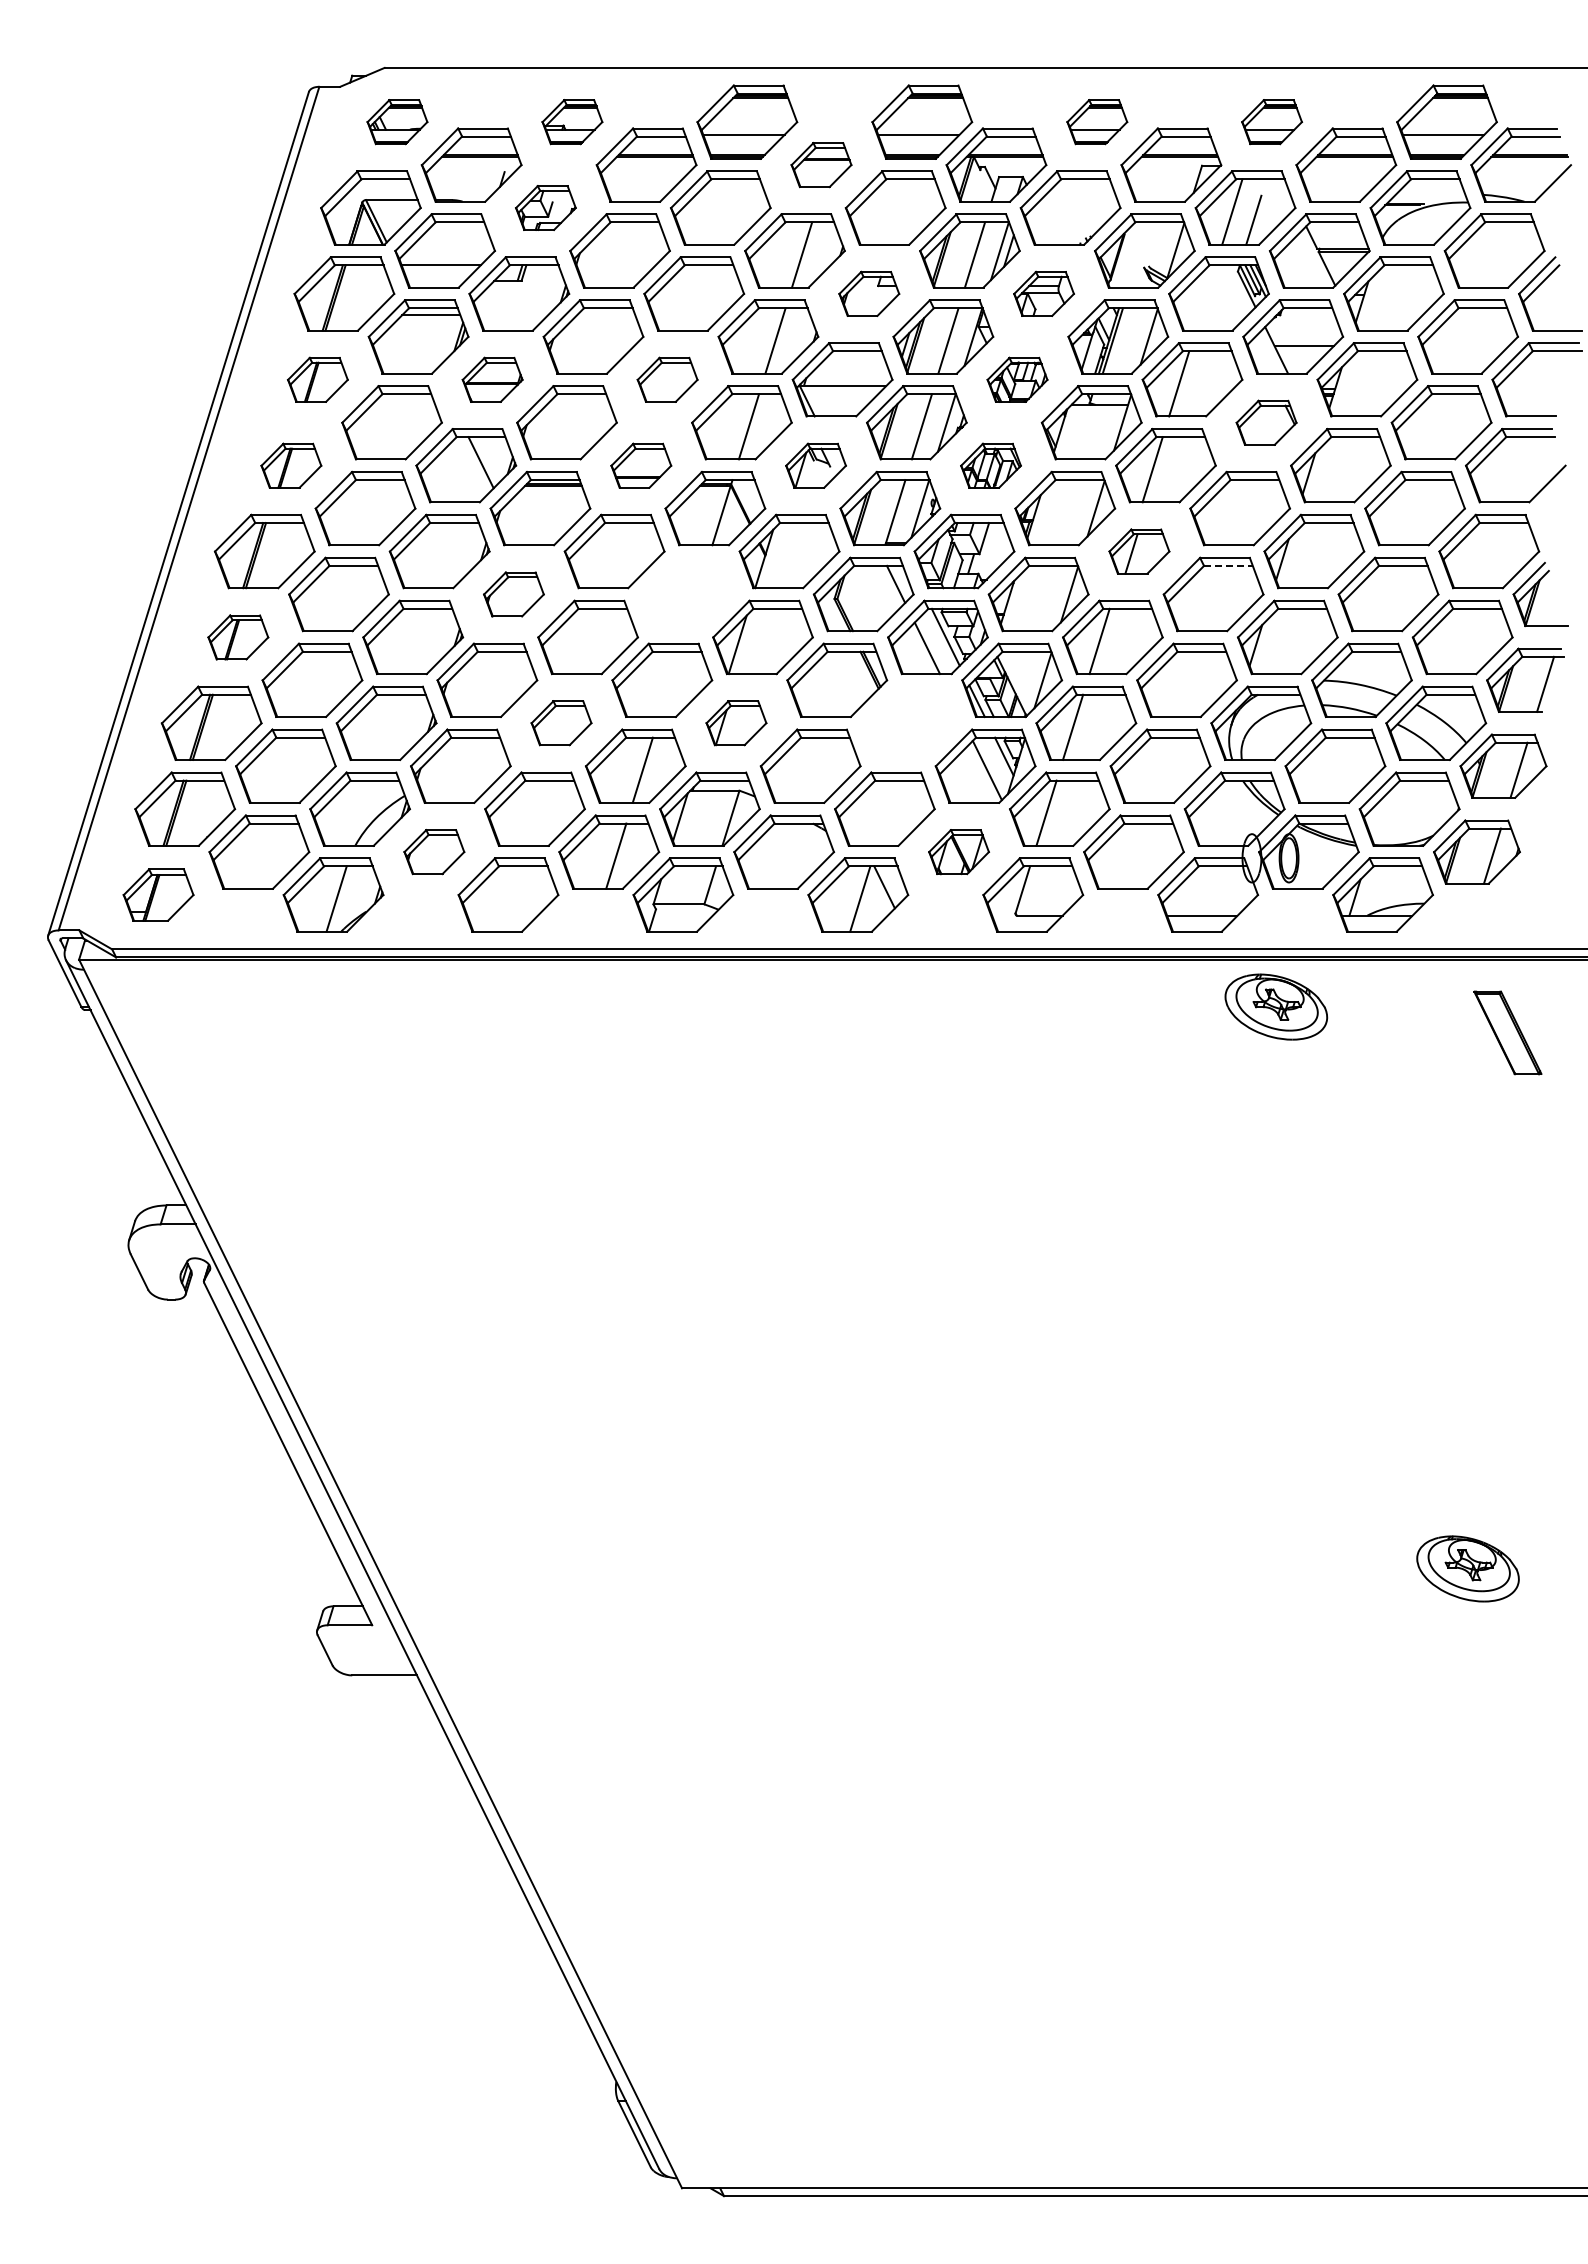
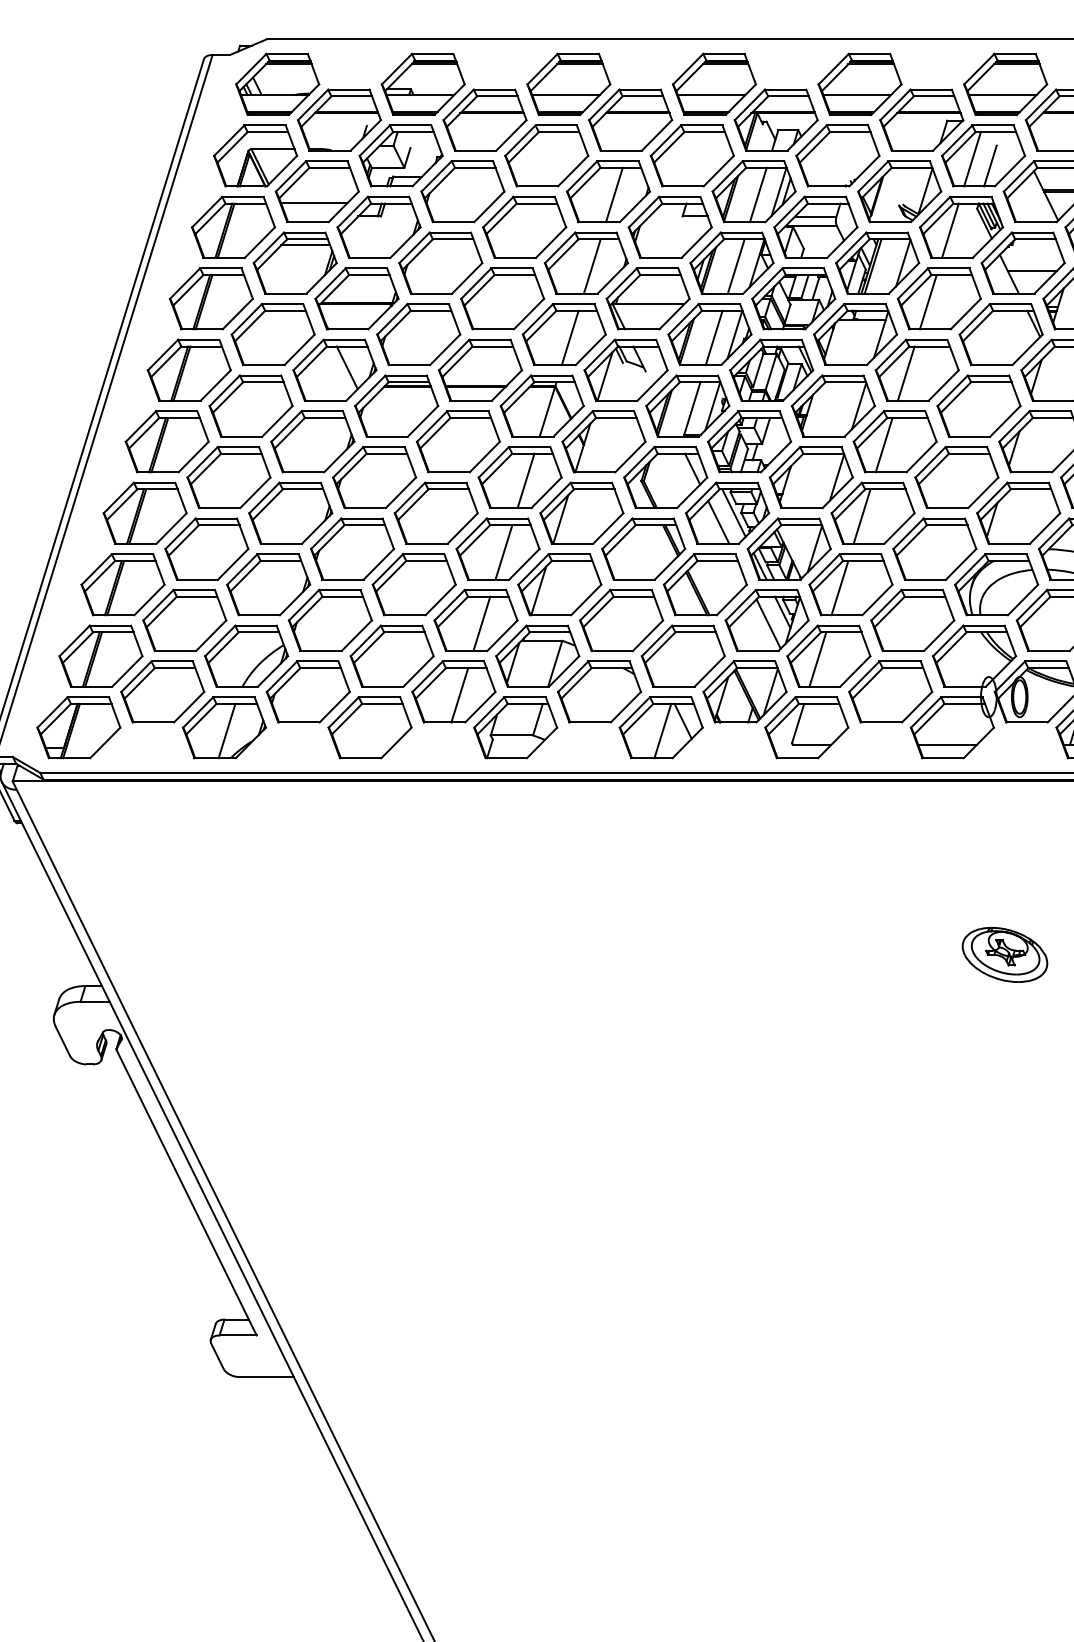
part: (397, 121) -> (277, 83), size x1.67
part: (572, 121) -> (423, 83), size x1.67
part: (1097, 121) -> (860, 83), size x1.67
part: (1271, 121) -> (1005, 83), size x1.67
part: (821, 164) -> (630, 119), size x1.67
part: (545, 207) -> (400, 155), size x1.67
part: (869, 293) -> (670, 227), size x1.67
part: (1043, 293) -> (815, 227), size x1.67
line: (1205, 297) -> (950, 230), added
part: (317, 379) -> (211, 298), size x1.67
part: (492, 379) -> (356, 298), size x1.67
part: (667, 379) -> (502, 298), size x1.67
part: (1017, 379) -> (793, 298), size x1.67
part: (1266, 422) -> (1000, 334), size x1.67
part: (291, 465) -> (189, 370), size x1.67
part: (641, 465) -> (480, 370), size x1.67
part: (815, 465) -> (625, 370), size x1.67
part: (990, 465) -> (771, 370), size x1.67
part: (1139, 551) -> (895, 441), size x1.67
line: (1228, 565) -> (969, 453), dashed -> solid
part: (513, 594) -> (374, 477), size x1.67
part: (688, 594) -> (519, 477), added
part: (238, 637) -> (145, 513), size x1.67
line: (669, 684) -> (504, 552), added
part: (561, 722) -> (414, 584), size x1.67
part: (736, 722) -> (559, 584), size x1.67
part: (911, 722) -> (705, 584), added
part: (434, 851) -> (308, 691), size x1.67
part: (958, 851) -> (744, 691), size x1.67
part: (158, 894) -> (78, 727), size x1.43
part: (1276, 1006) -> (1005, 954), moved

